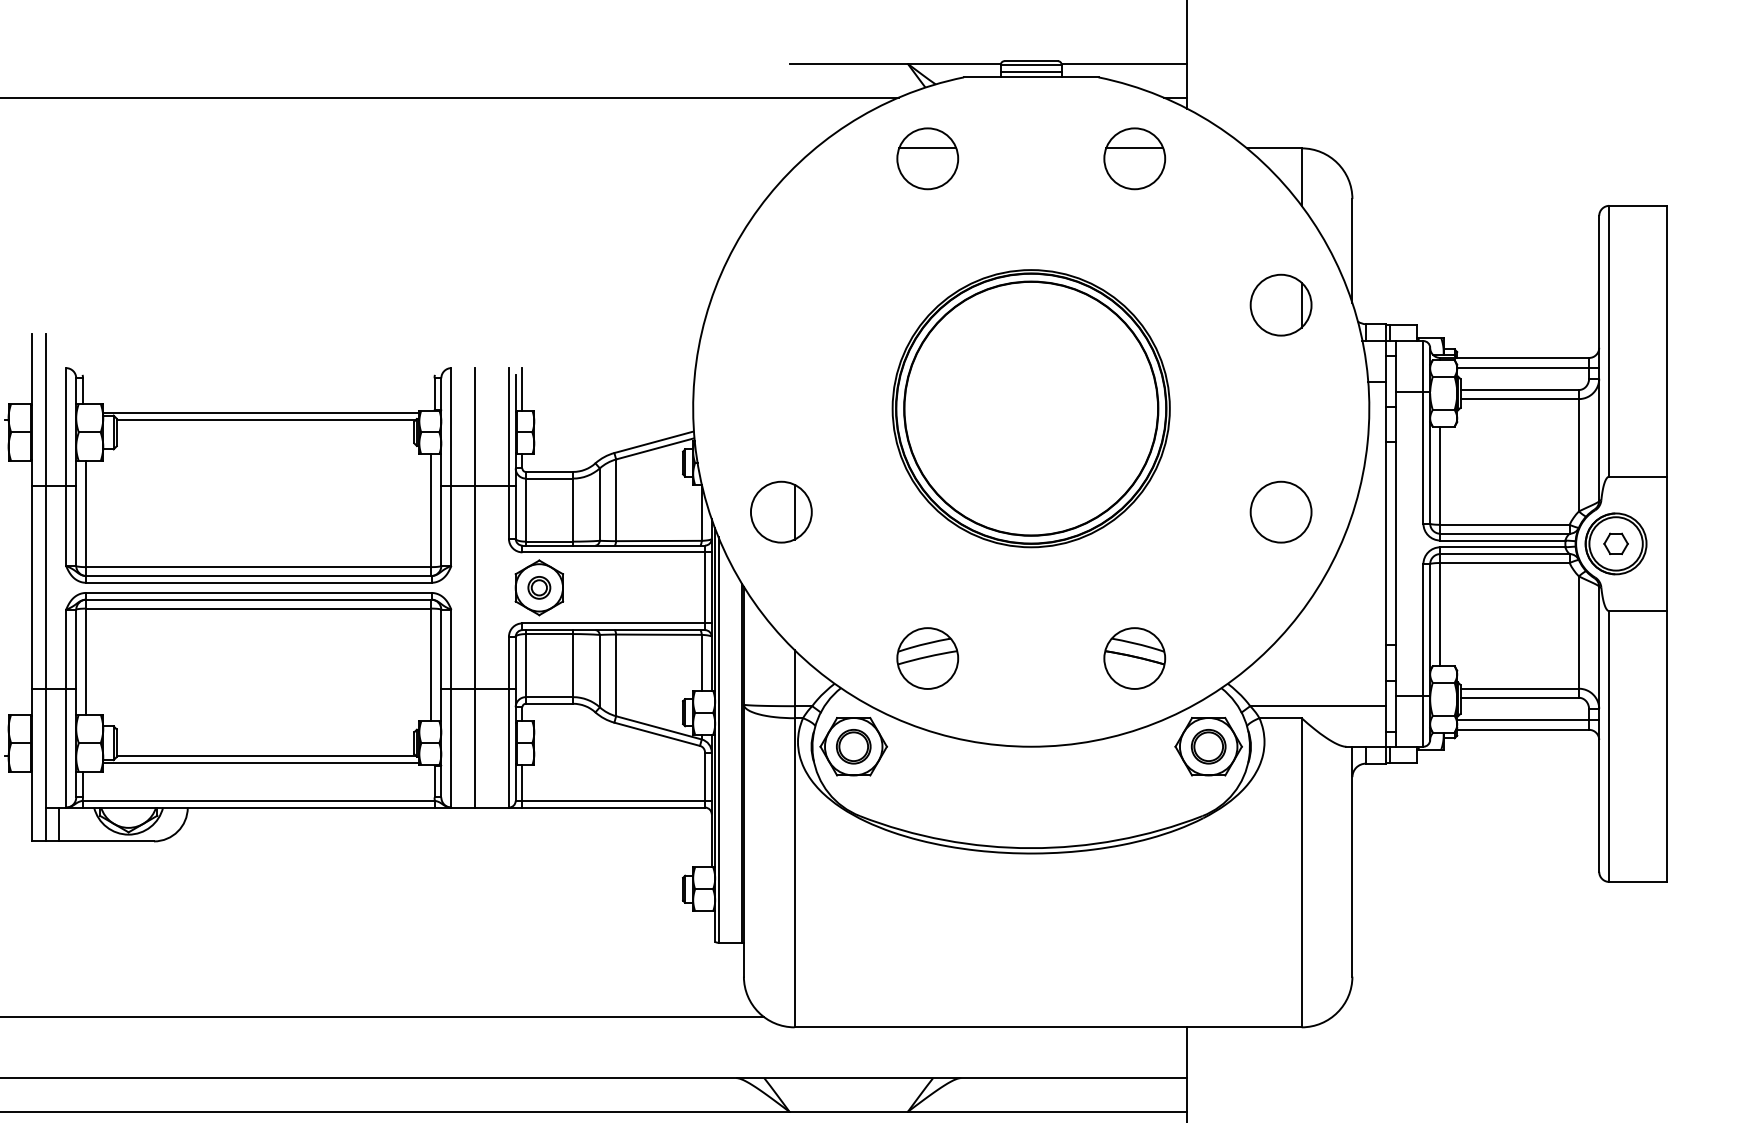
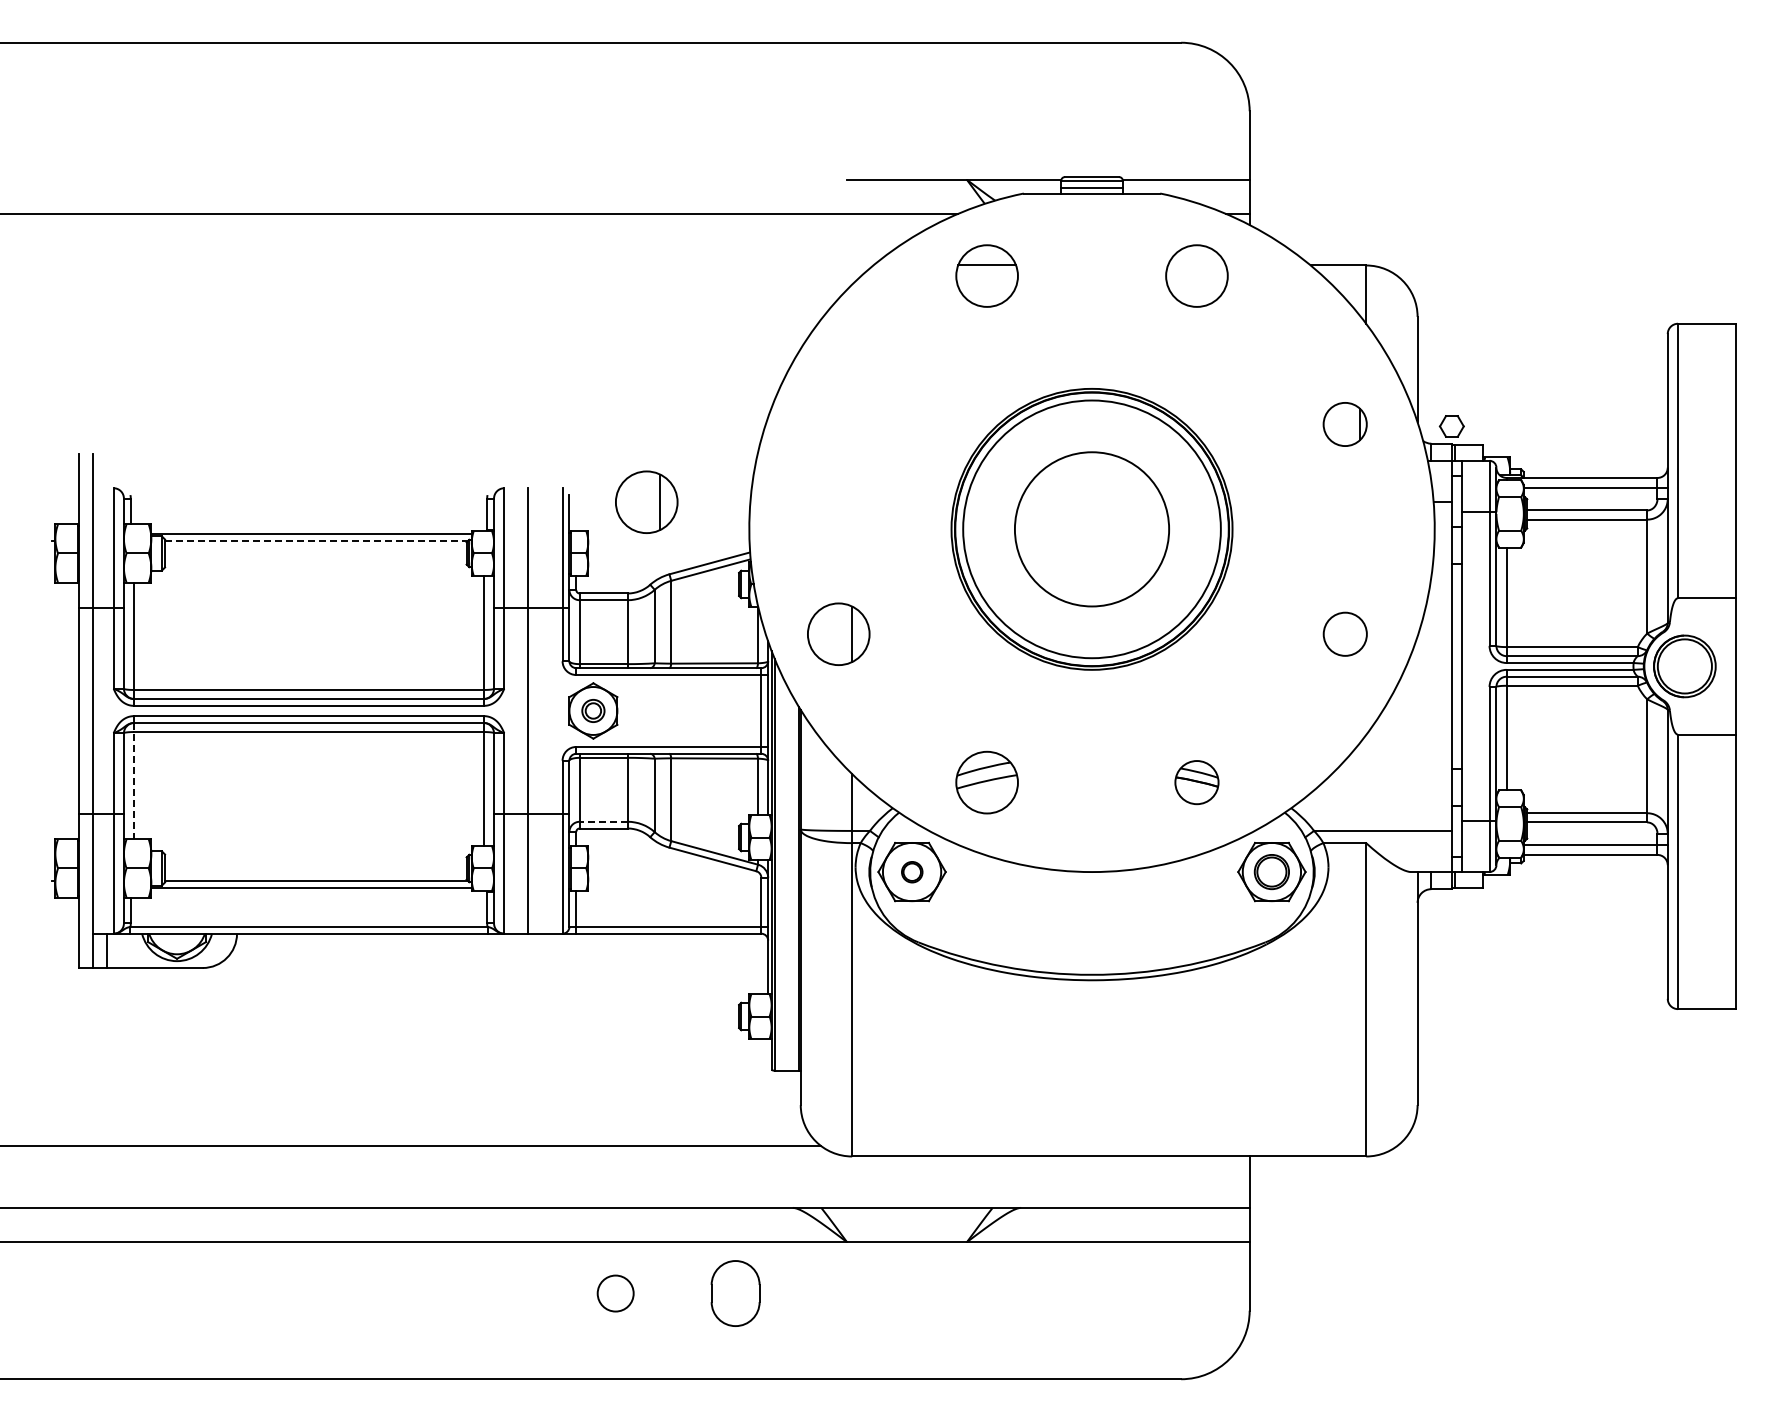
line: (1134, 148) -> (1196, 265), removed
part: (1280, 305) -> (1344, 424), size x0.7
part: (591, 381) -> (646, 501), added
line: (522, 389) -> (576, 509), removed
circle: (1030, 407) -> (1091, 528), size x0.6
line: (266, 419) -> (316, 540), solid -> dashed
circle: (1281, 512) -> (1345, 634), size x0.7
part: (1615, 543) -> (1451, 426), moved
line: (86, 657) -> (134, 781), solid -> dashed
part: (1134, 658) -> (1196, 782), size x0.7
line: (549, 696) -> (603, 821), solid -> dashed
part: (854, 747) -> (912, 872), size x0.6

